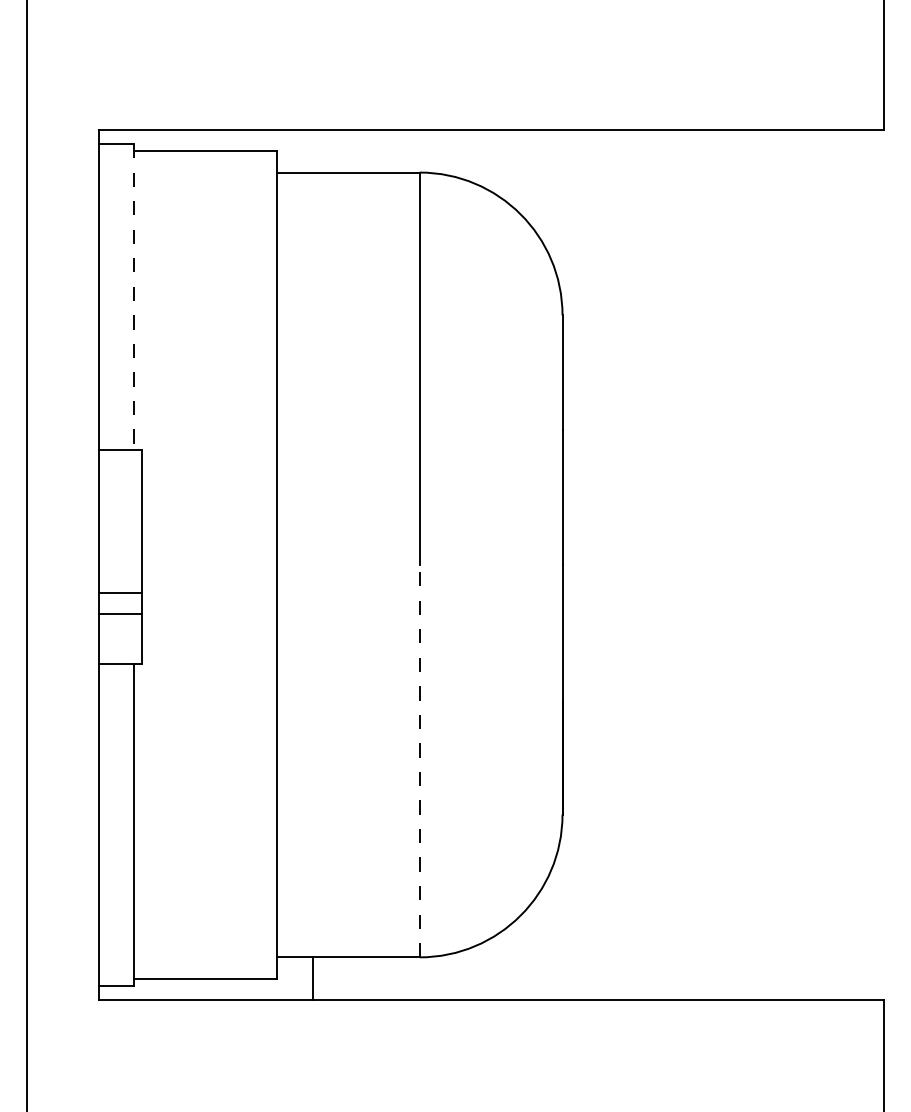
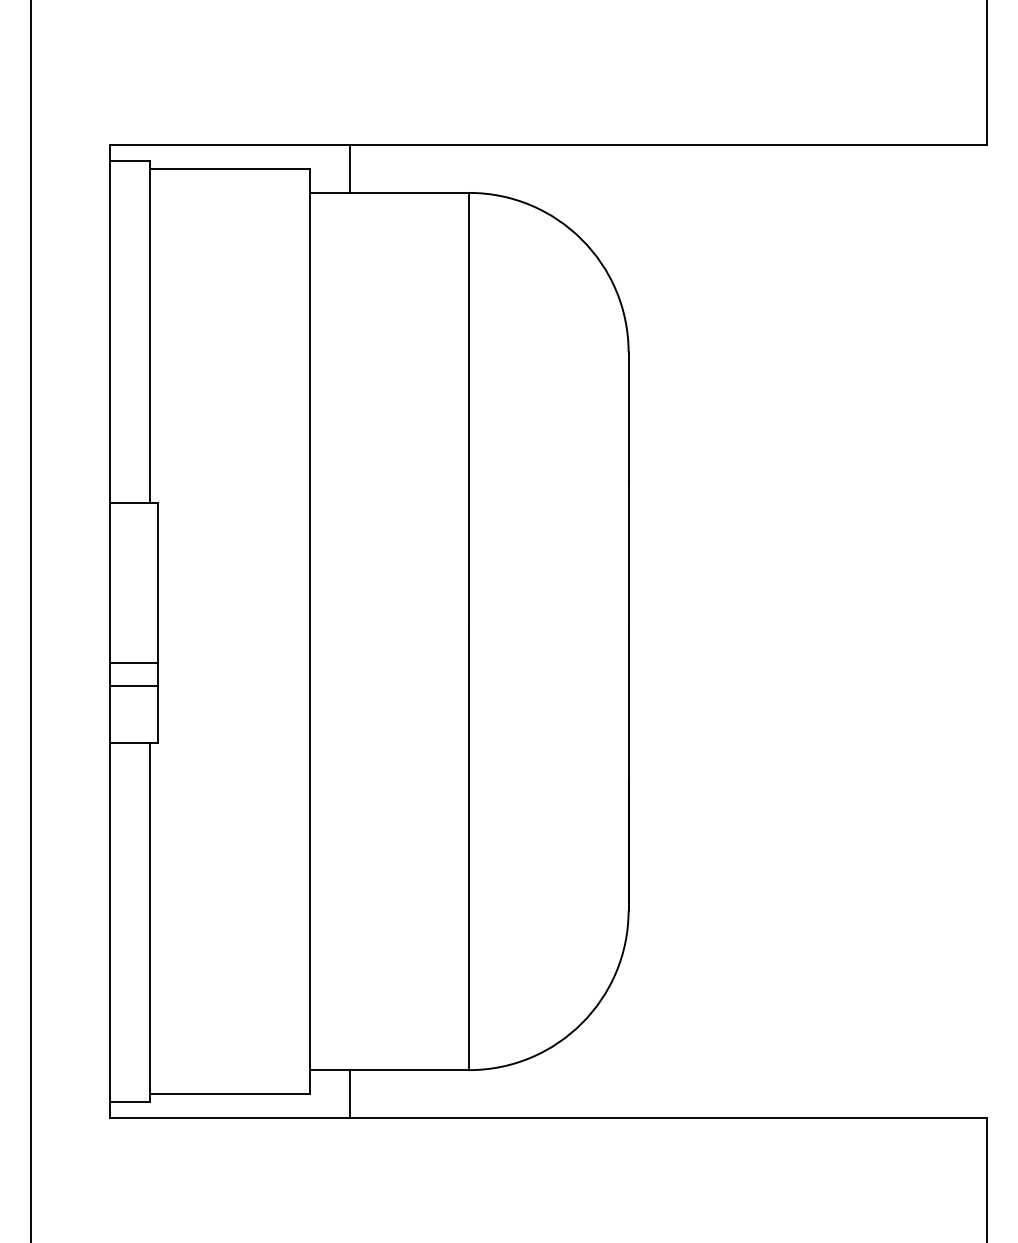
line: (312, 150) -> (349, 168), added
line: (134, 297) -> (150, 332), dashed -> solid
line: (420, 760) -> (469, 850), dashed -> solid

